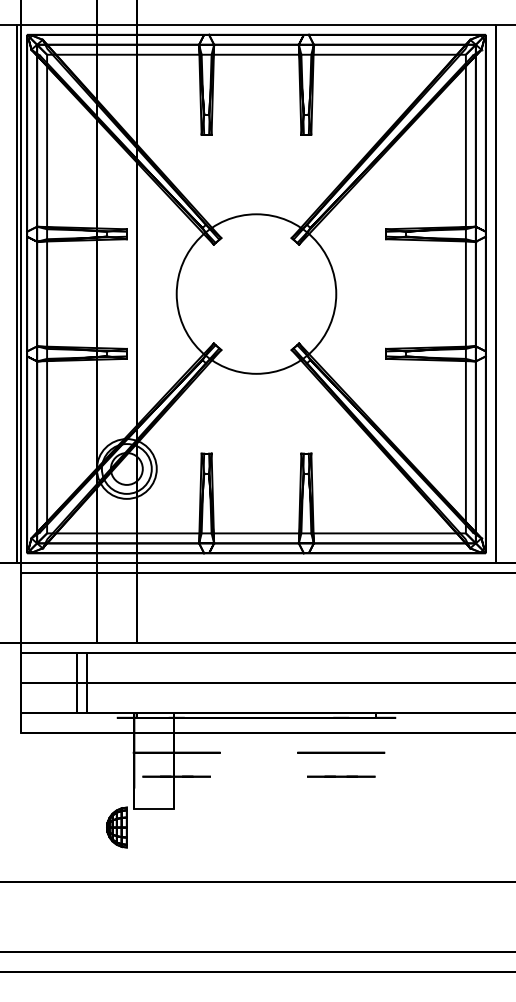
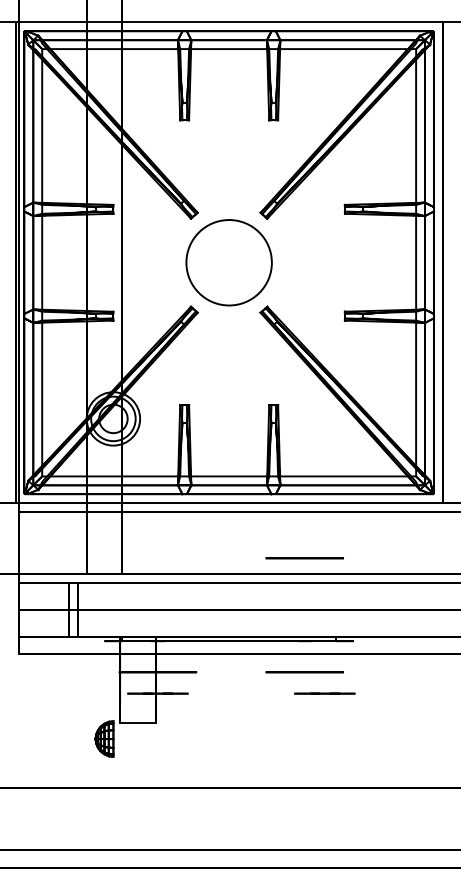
circle: (255, 293) -> (228, 262), size x0.6
circle: (340, 625) -> (304, 558), added
line: (340, 776) -> (324, 693), moved

